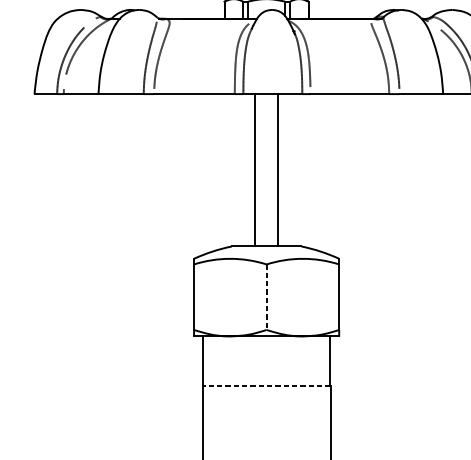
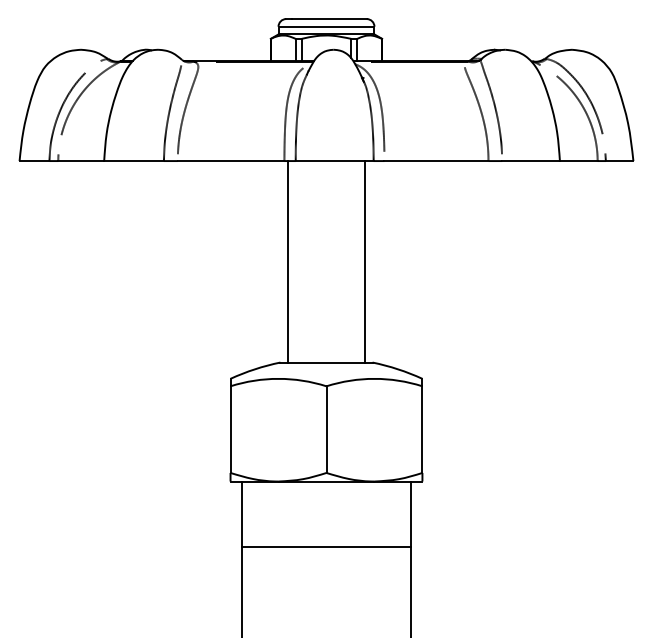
line: (255, 170) -> (288, 261), moved
line: (277, 170) -> (364, 261), moved
line: (266, 297) -> (326, 430), dashed -> solid
line: (265, 385) -> (325, 546), dashed -> solid

